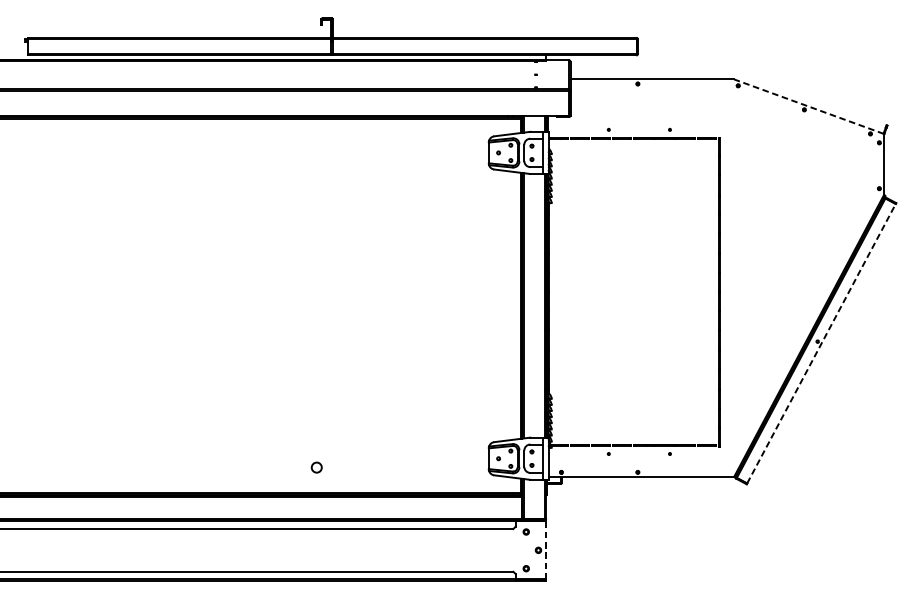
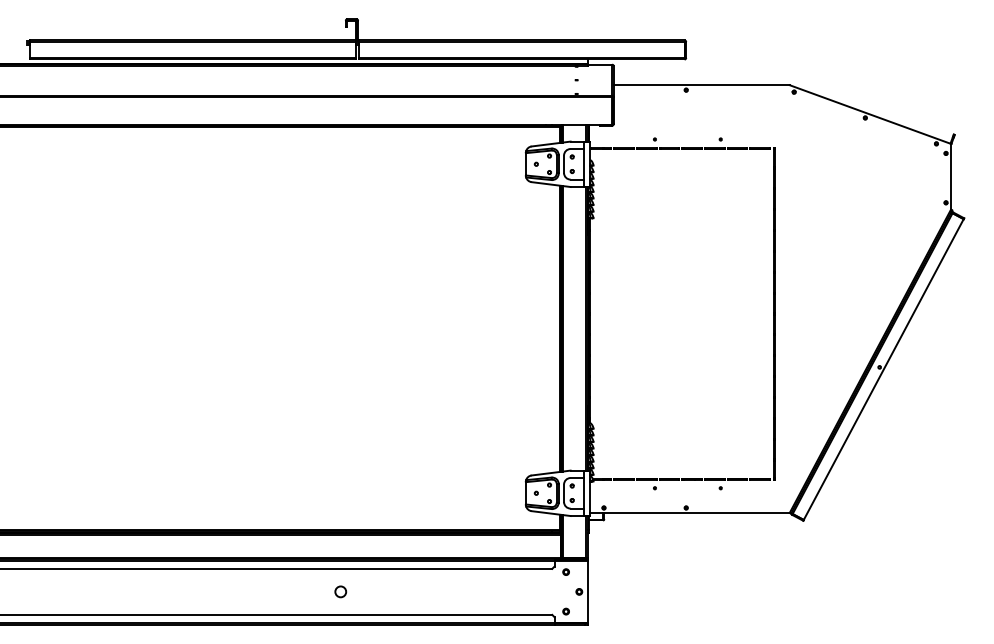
line: (809, 106) -> (870, 114), dashed -> solid
line: (821, 343) -> (883, 369), dashed -> solid
circle: (316, 467) -> (340, 591), moved
line: (546, 550) -> (587, 591), dashed -> solid

